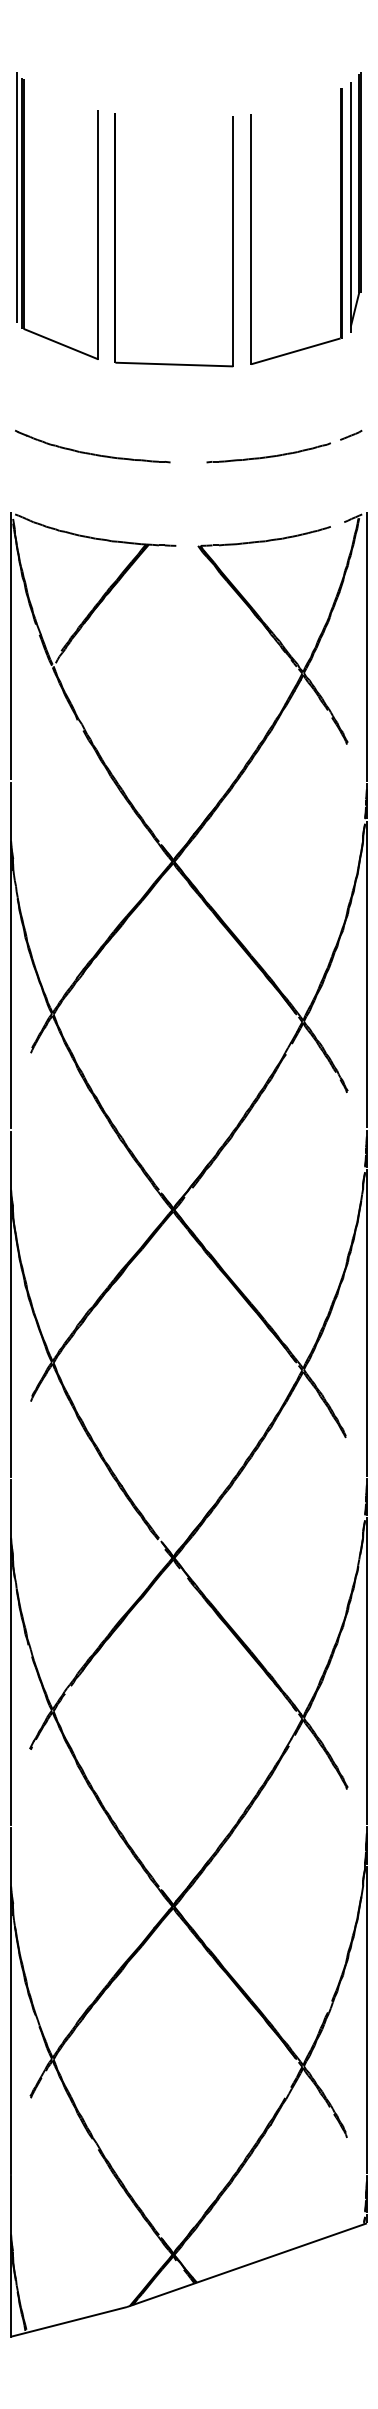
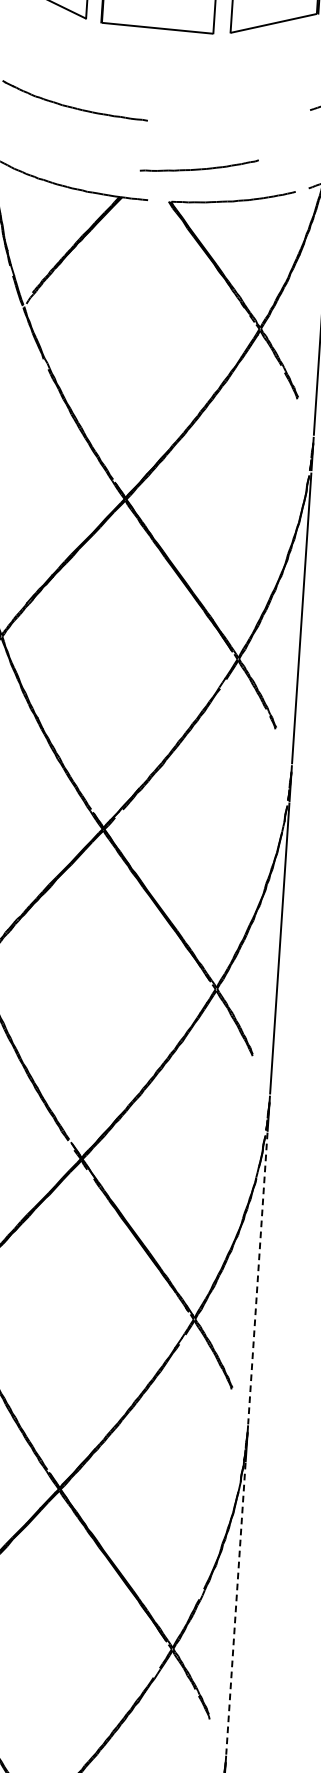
part: (268, 452) -> (199, 165), moved
line: (366, 1671) -> (257, 1278), solid -> dashed
line: (366, 2020) -> (235, 1609), solid -> dashed

